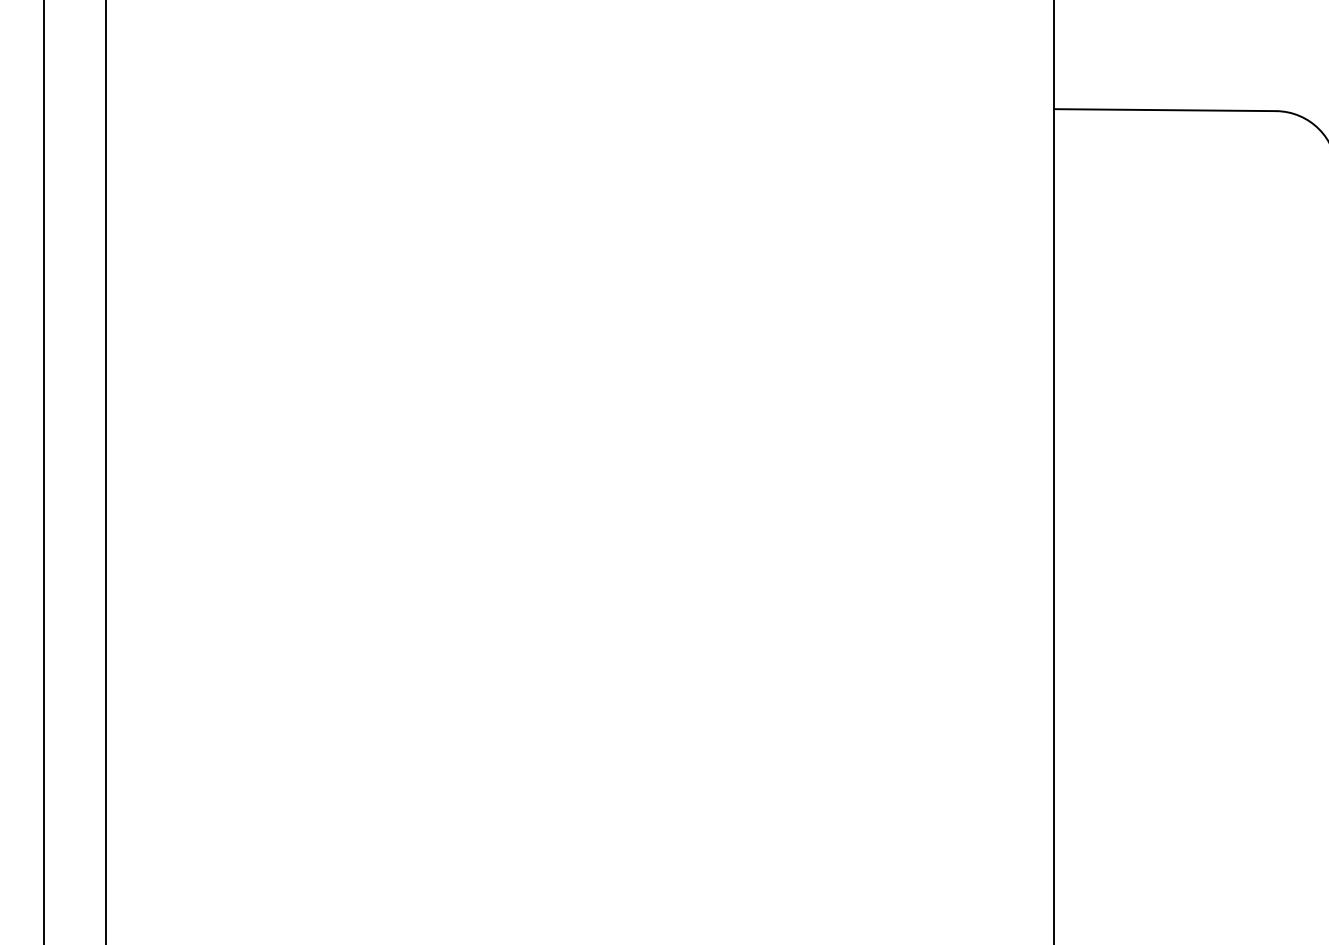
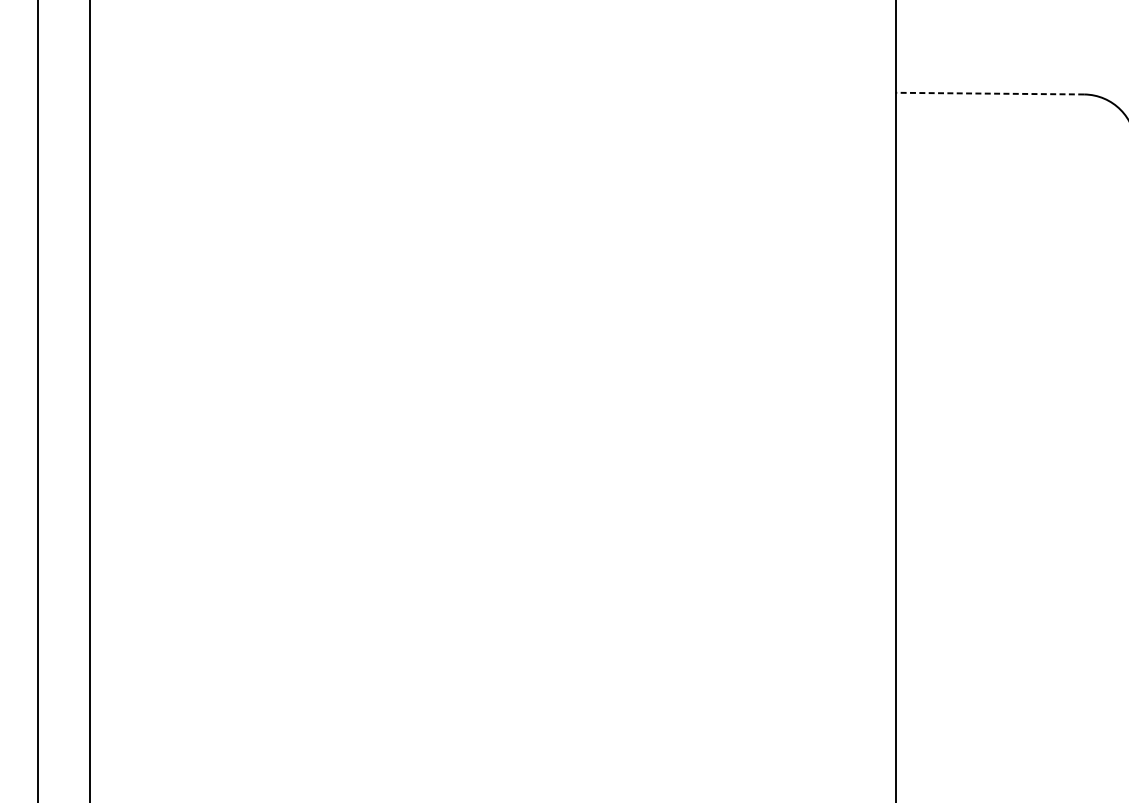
line: (1165, 110) -> (990, 93), solid -> dashed

